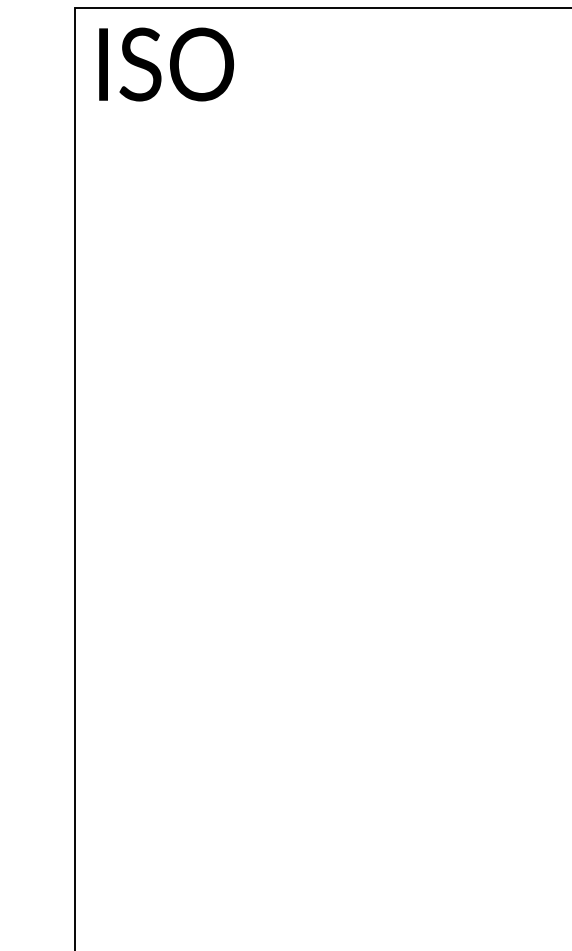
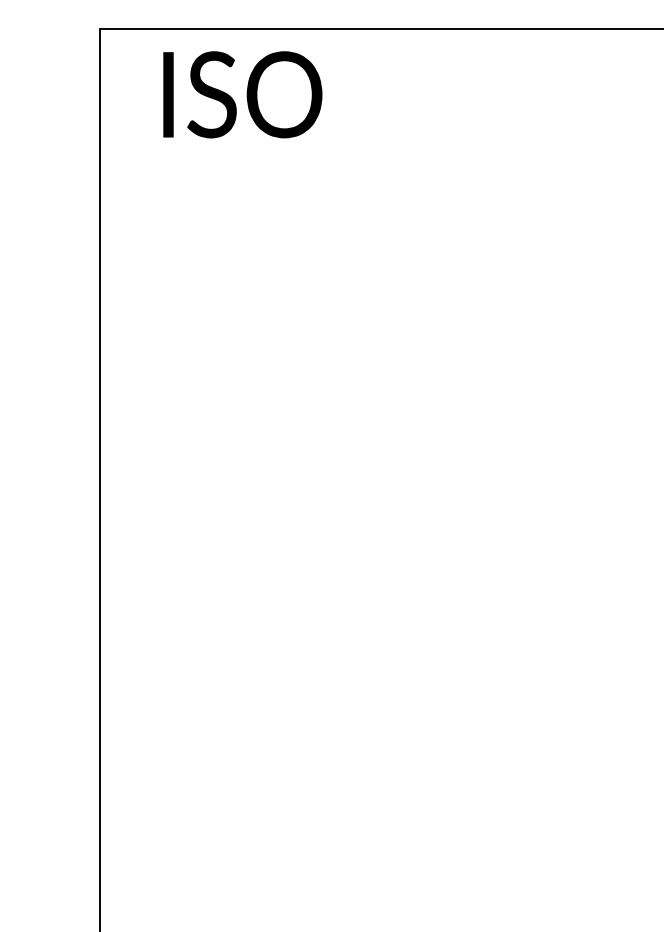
text: (166, 64) -> (242, 94), moved

